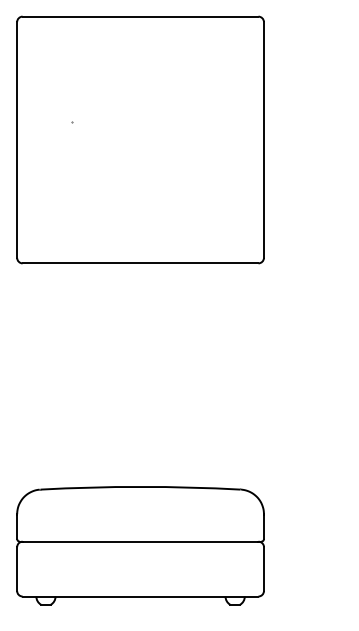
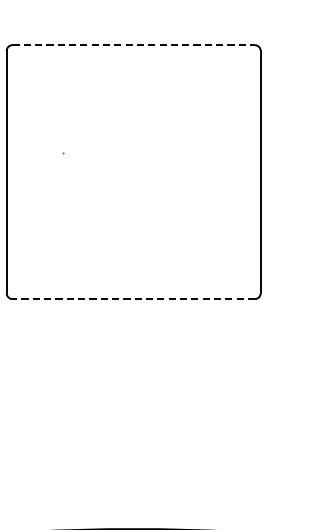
line: (140, 16) -> (133, 45), solid -> dashed
line: (140, 263) -> (133, 299), solid -> dashed

